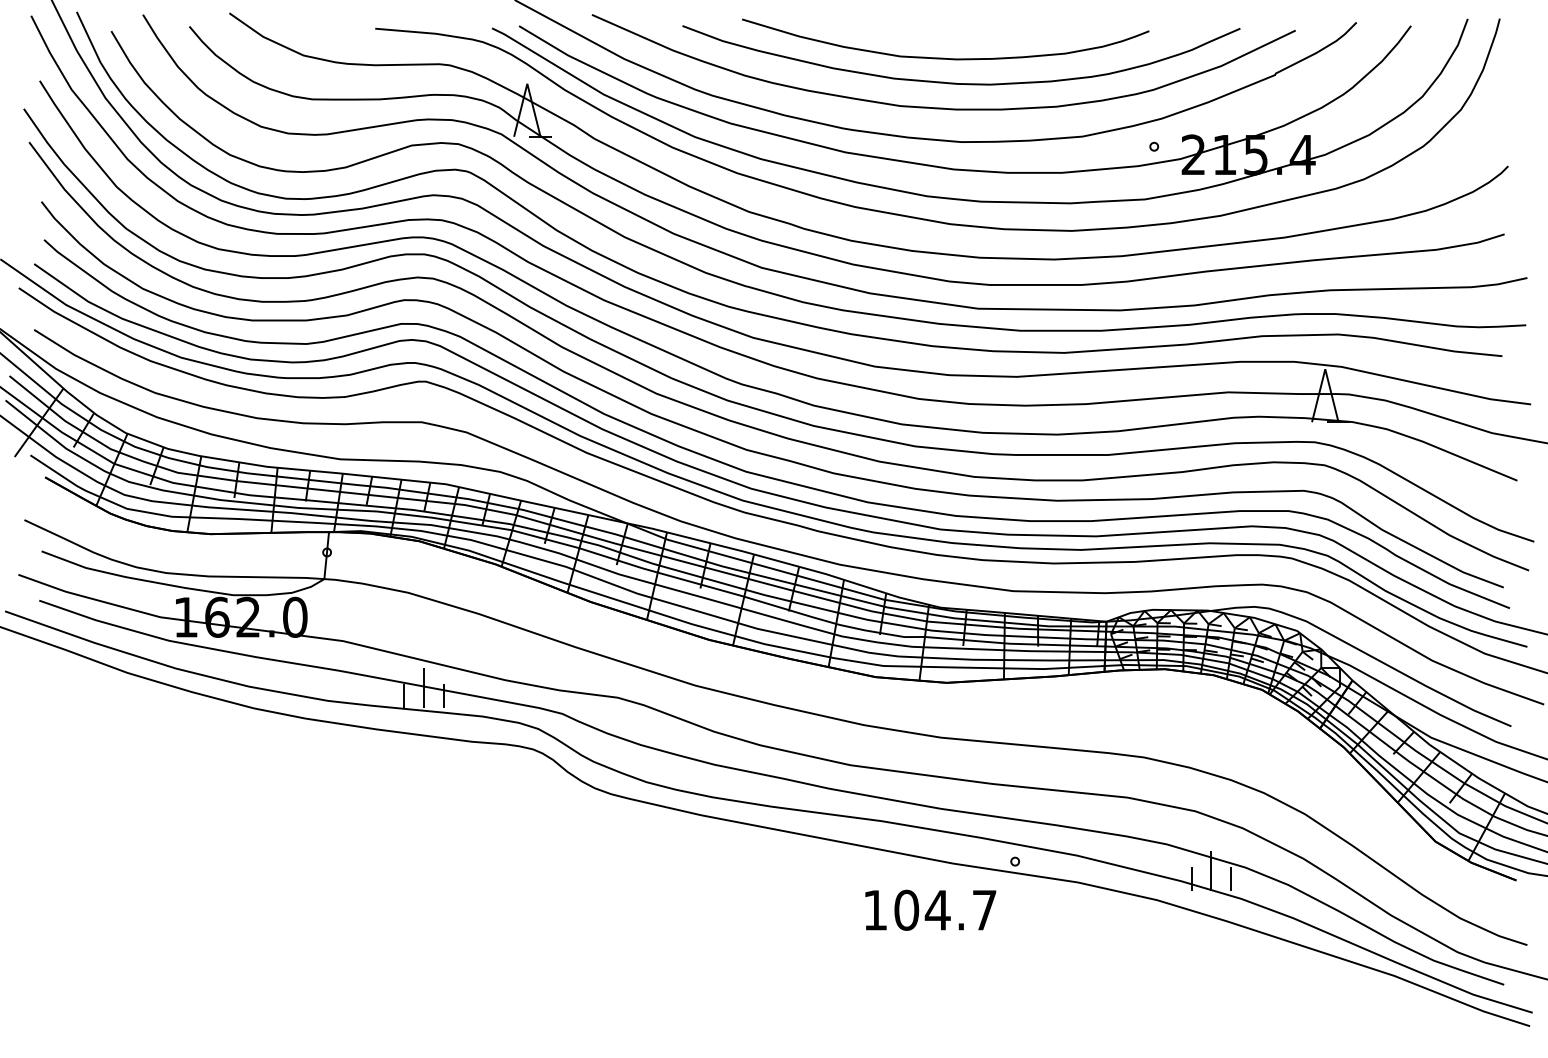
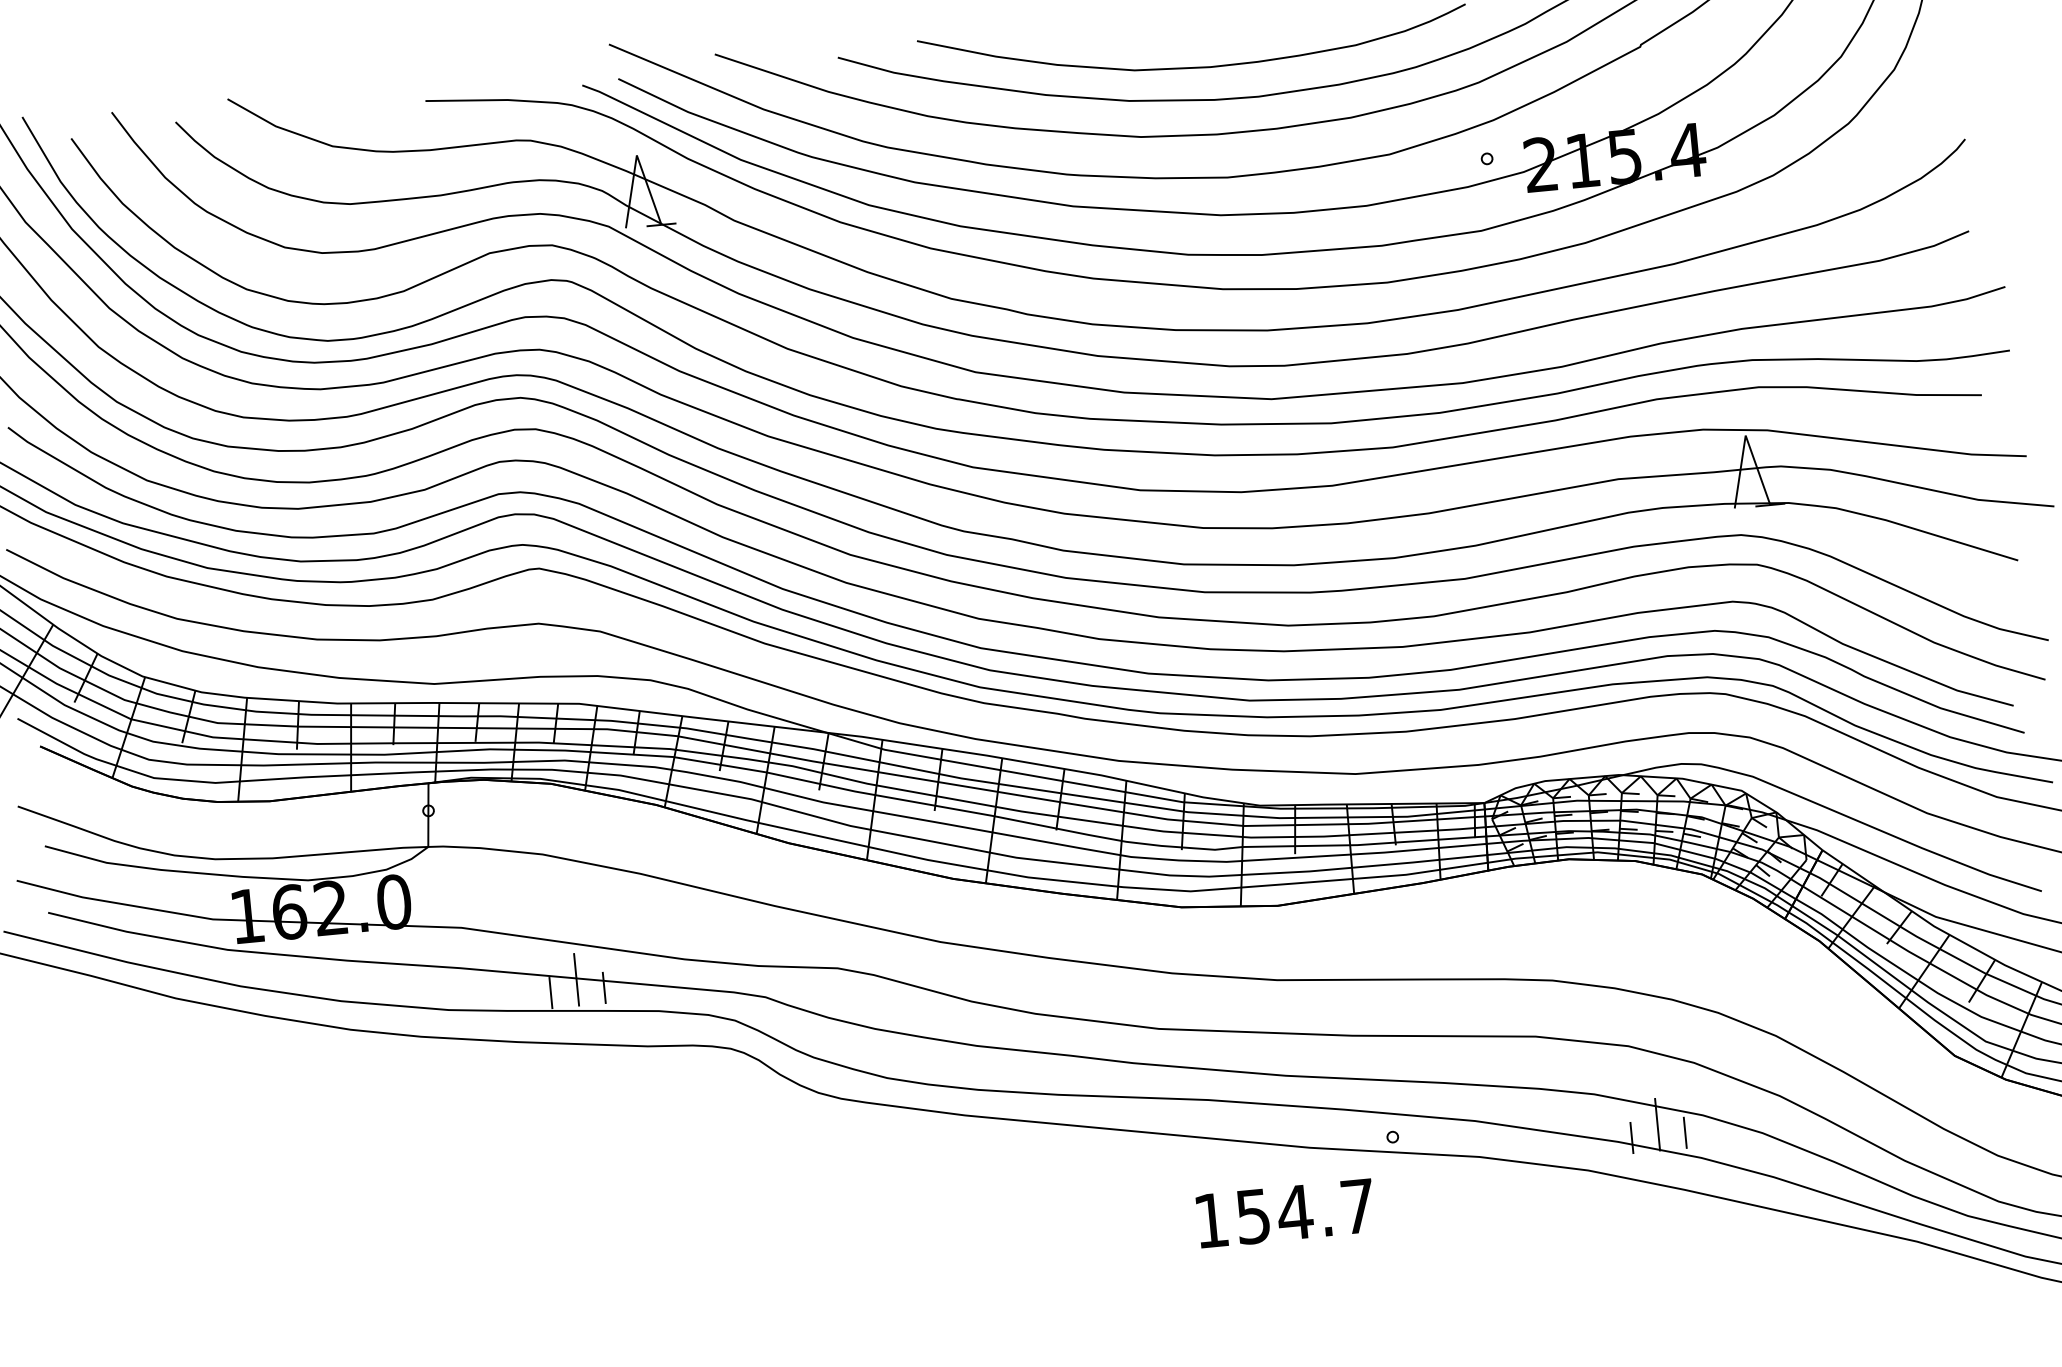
text: (906, 909) -> (1252, 1215), 104.7 -> 154.7

